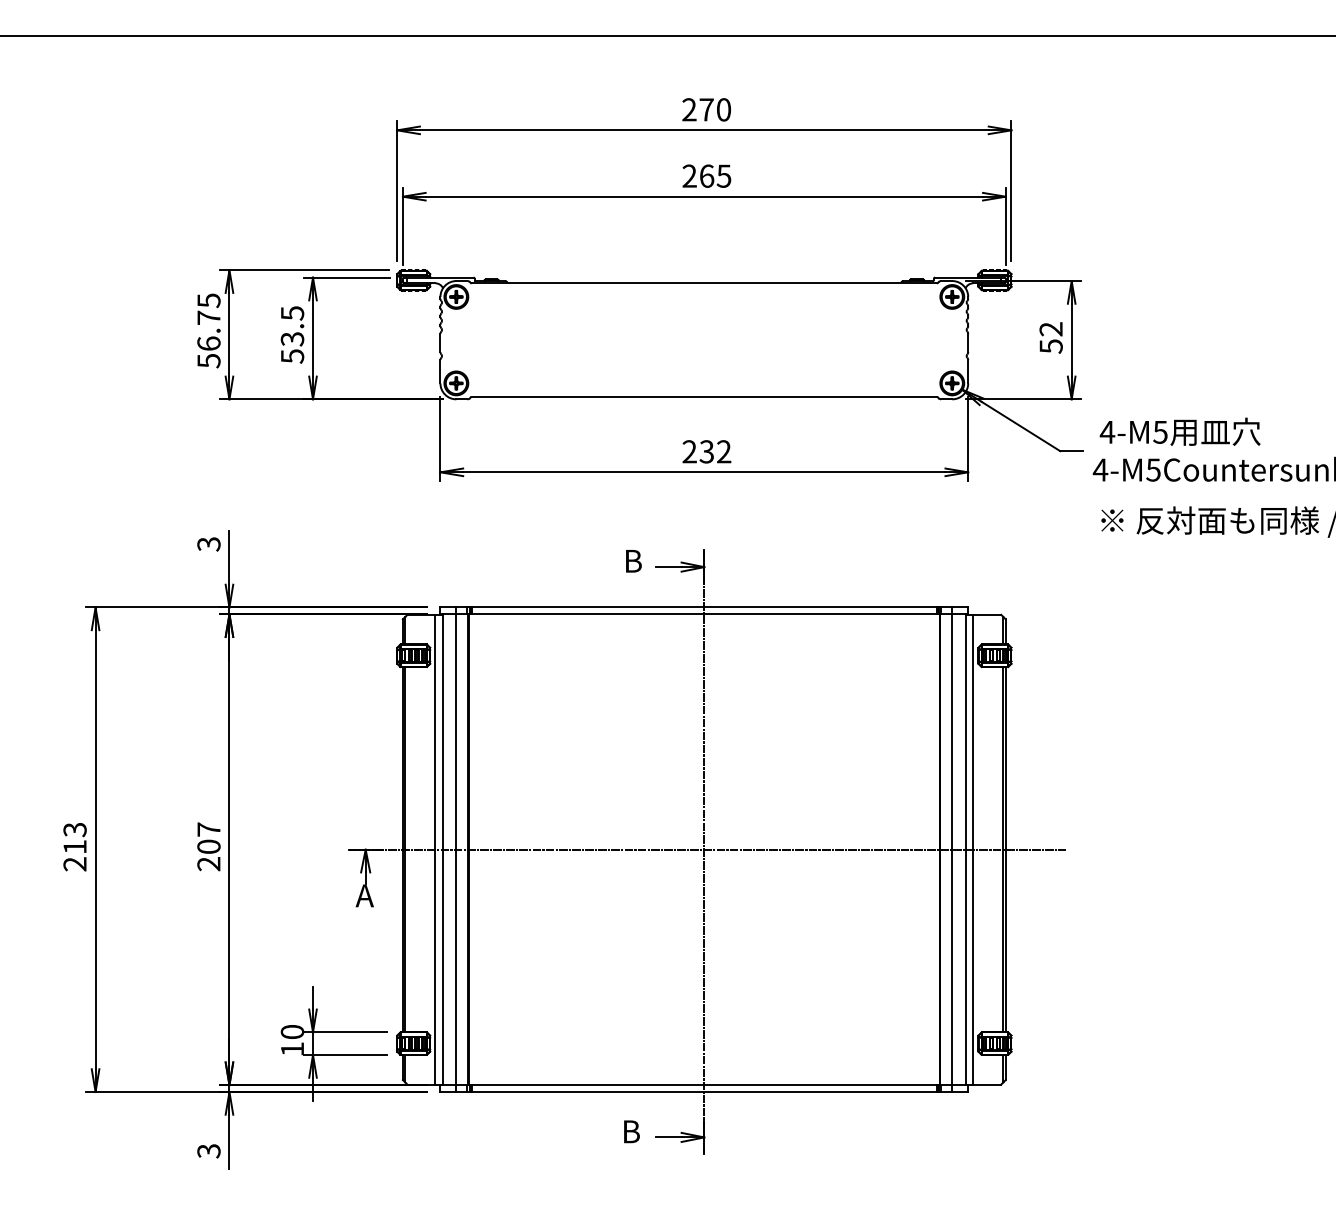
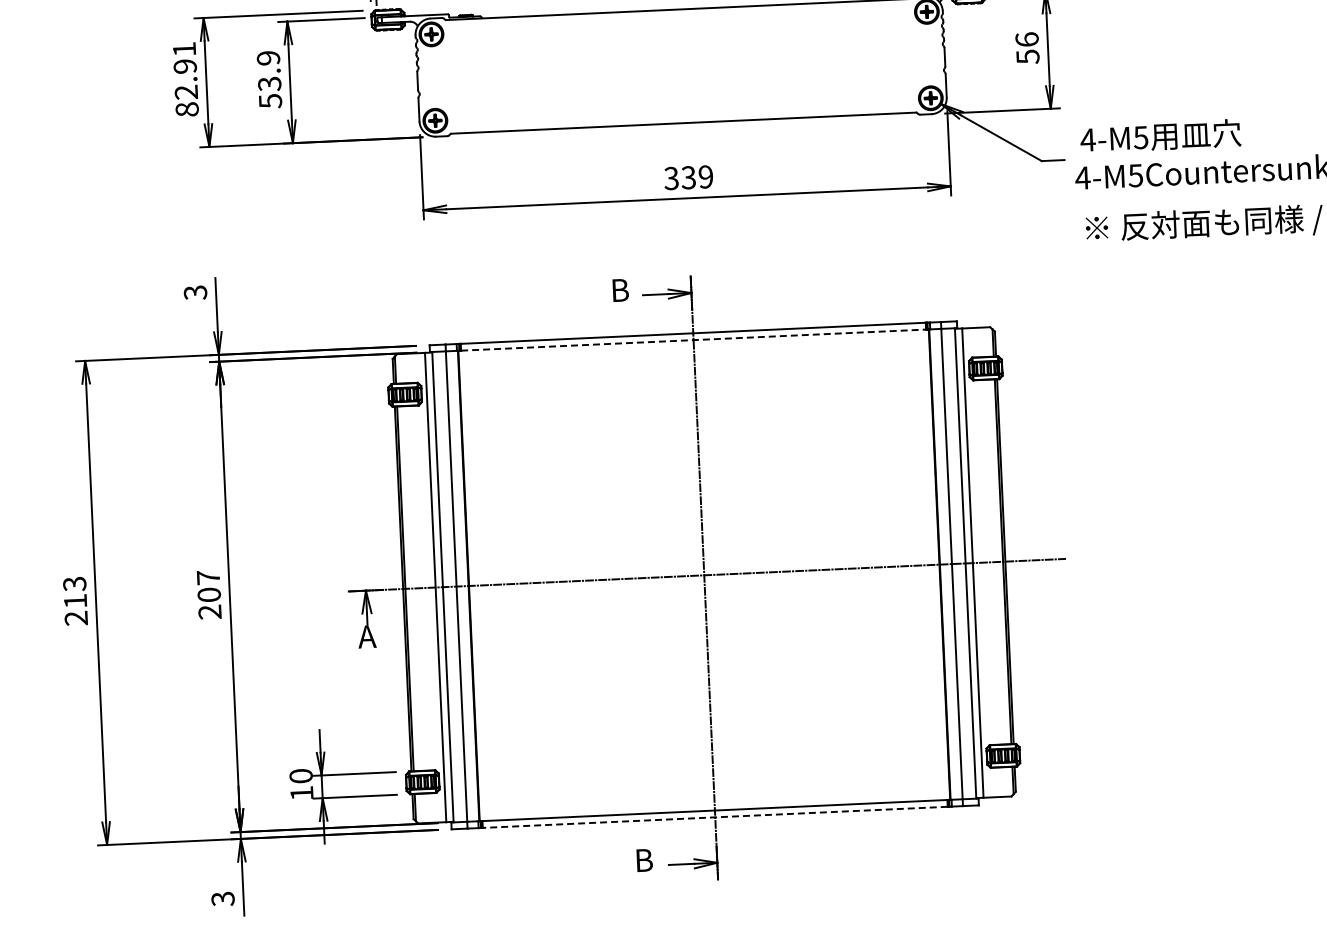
text: (292, 313) -> (268, 58), 53.5 -> 53.9
text: (1050, 329) -> (1026, 39), 52 -> 56
text: (208, 330) -> (185, 79), 56.75 -> 82.91
text: (706, 451) -> (688, 177), 232 -> 339
line: (704, 614) -> (693, 340), solid -> dashed
line: (704, 1091) -> (715, 816), solid -> dashed

